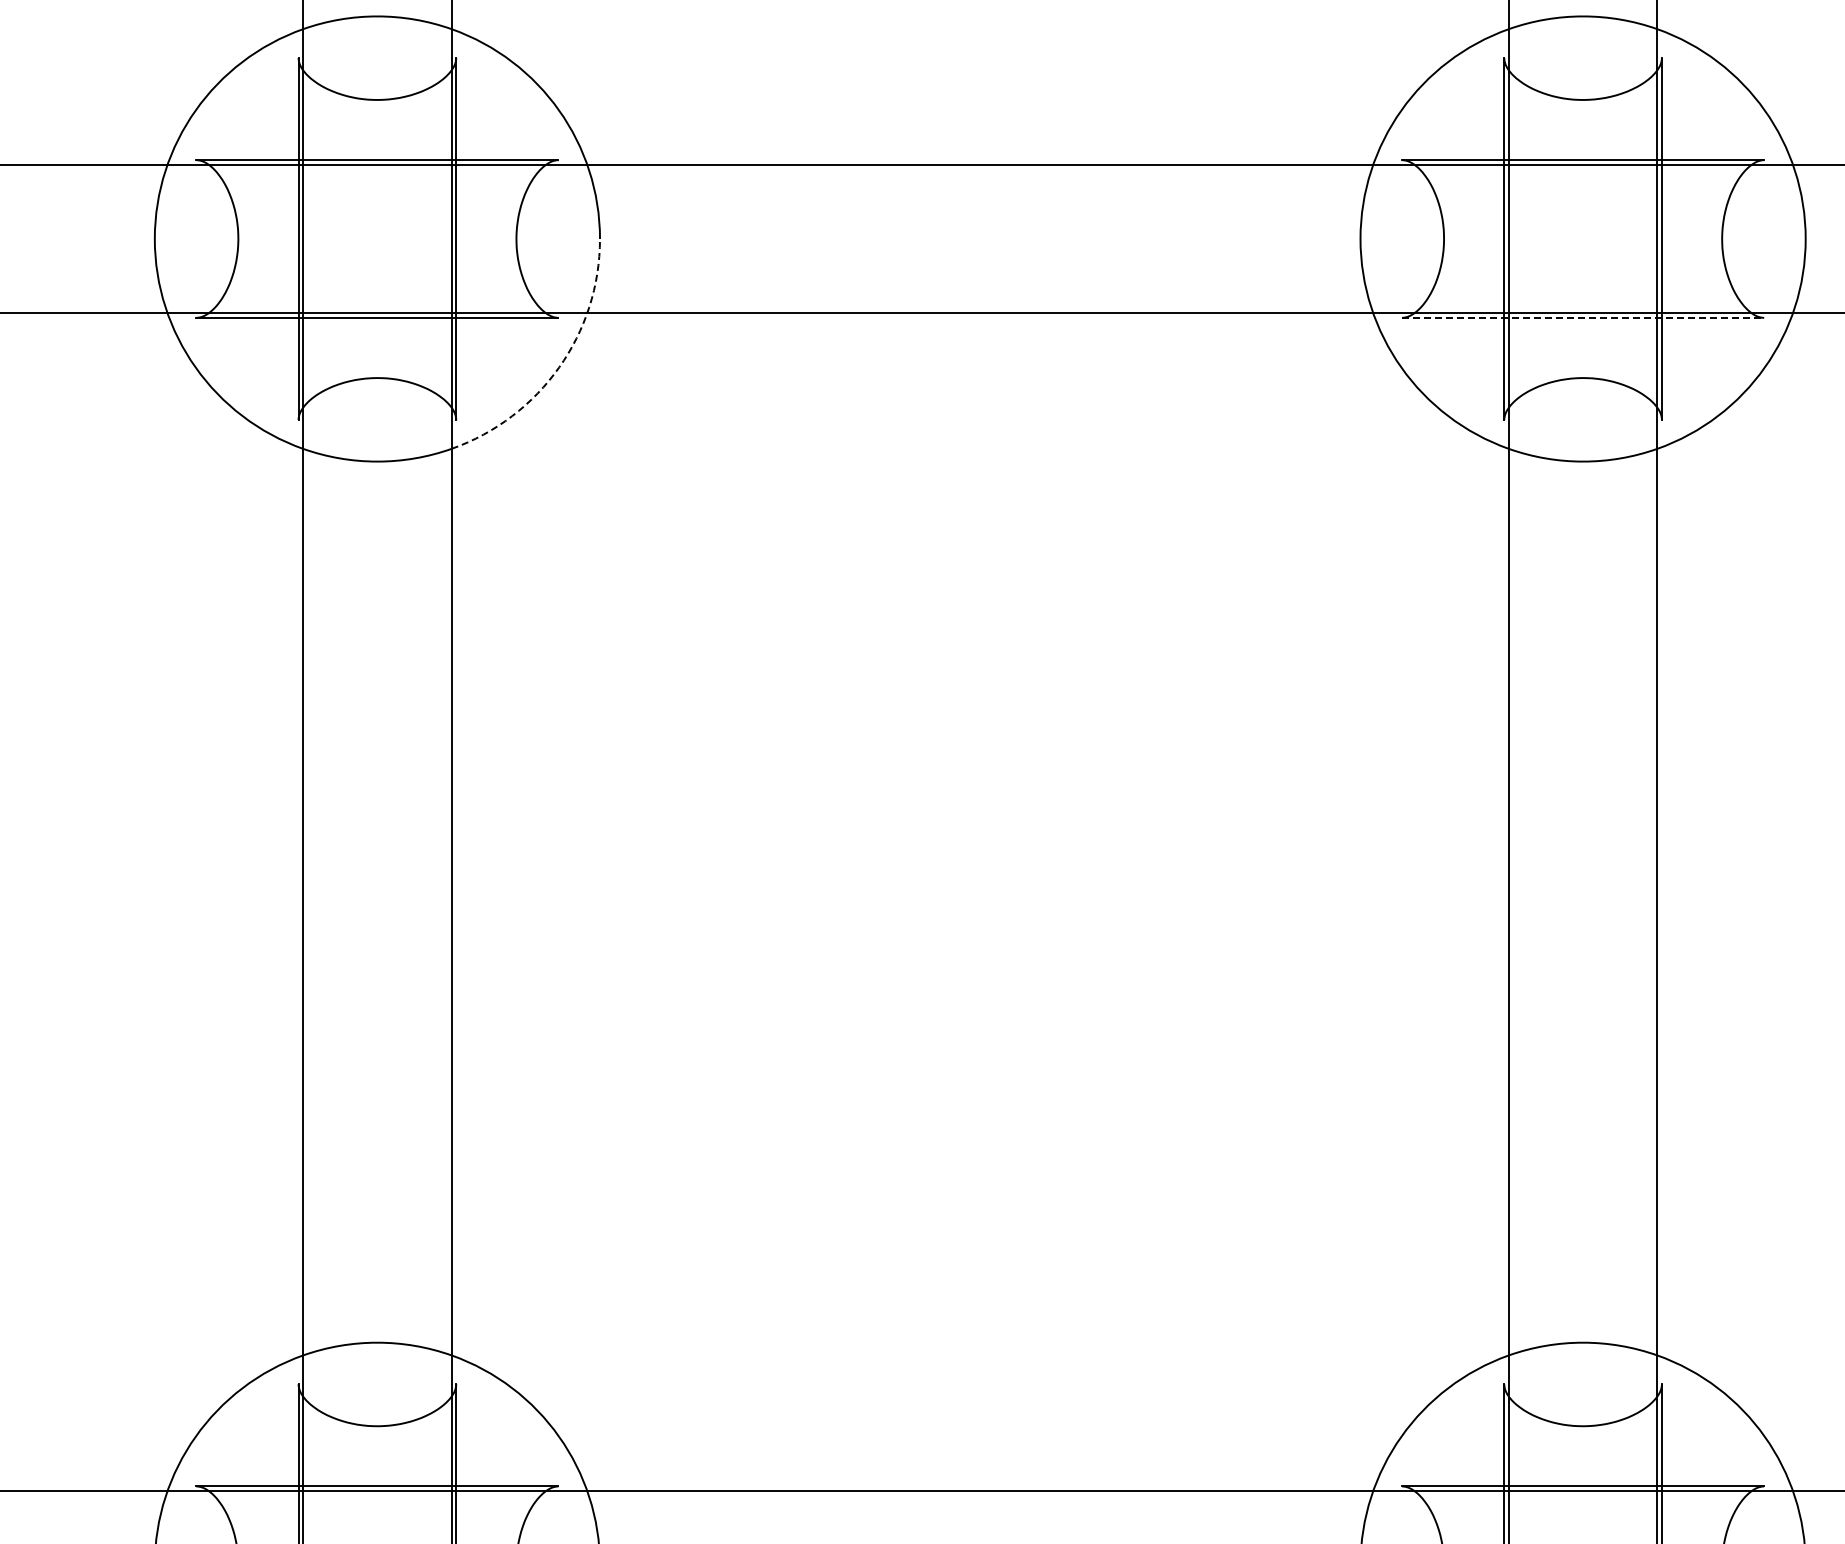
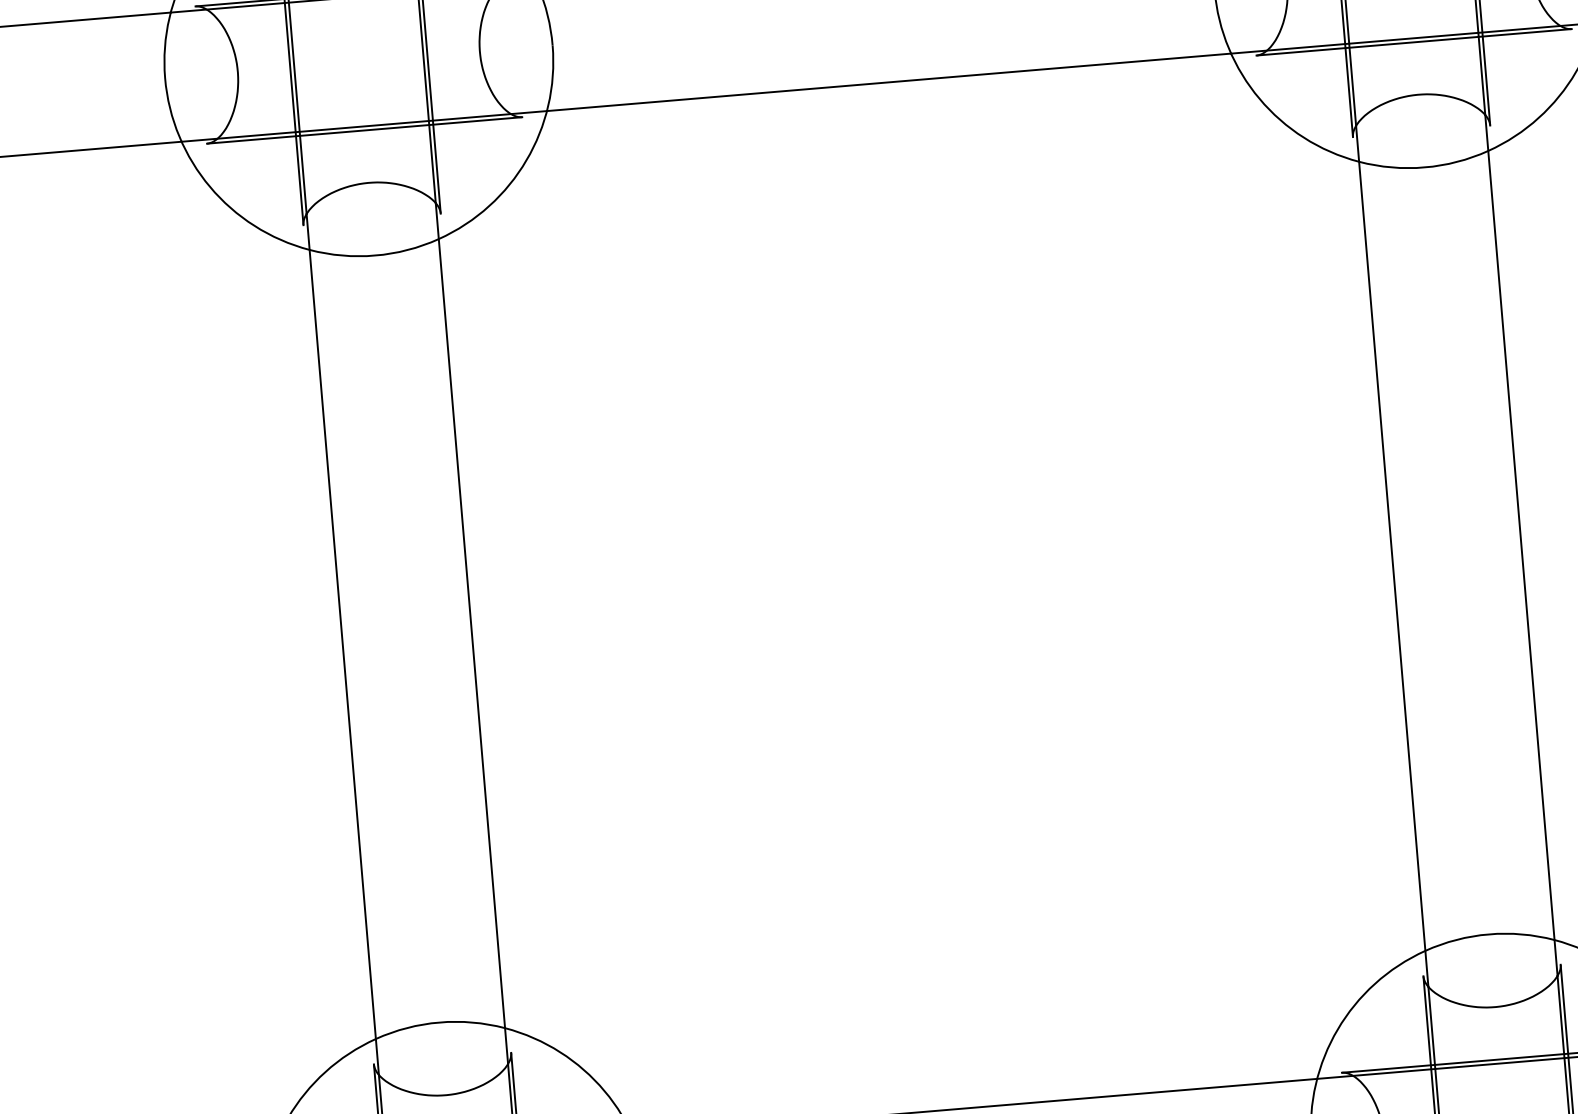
line: (1583, 317) -> (1414, 41), dashed -> solid
arc: (559, 367) -> (526, 160), dashed -> solid

